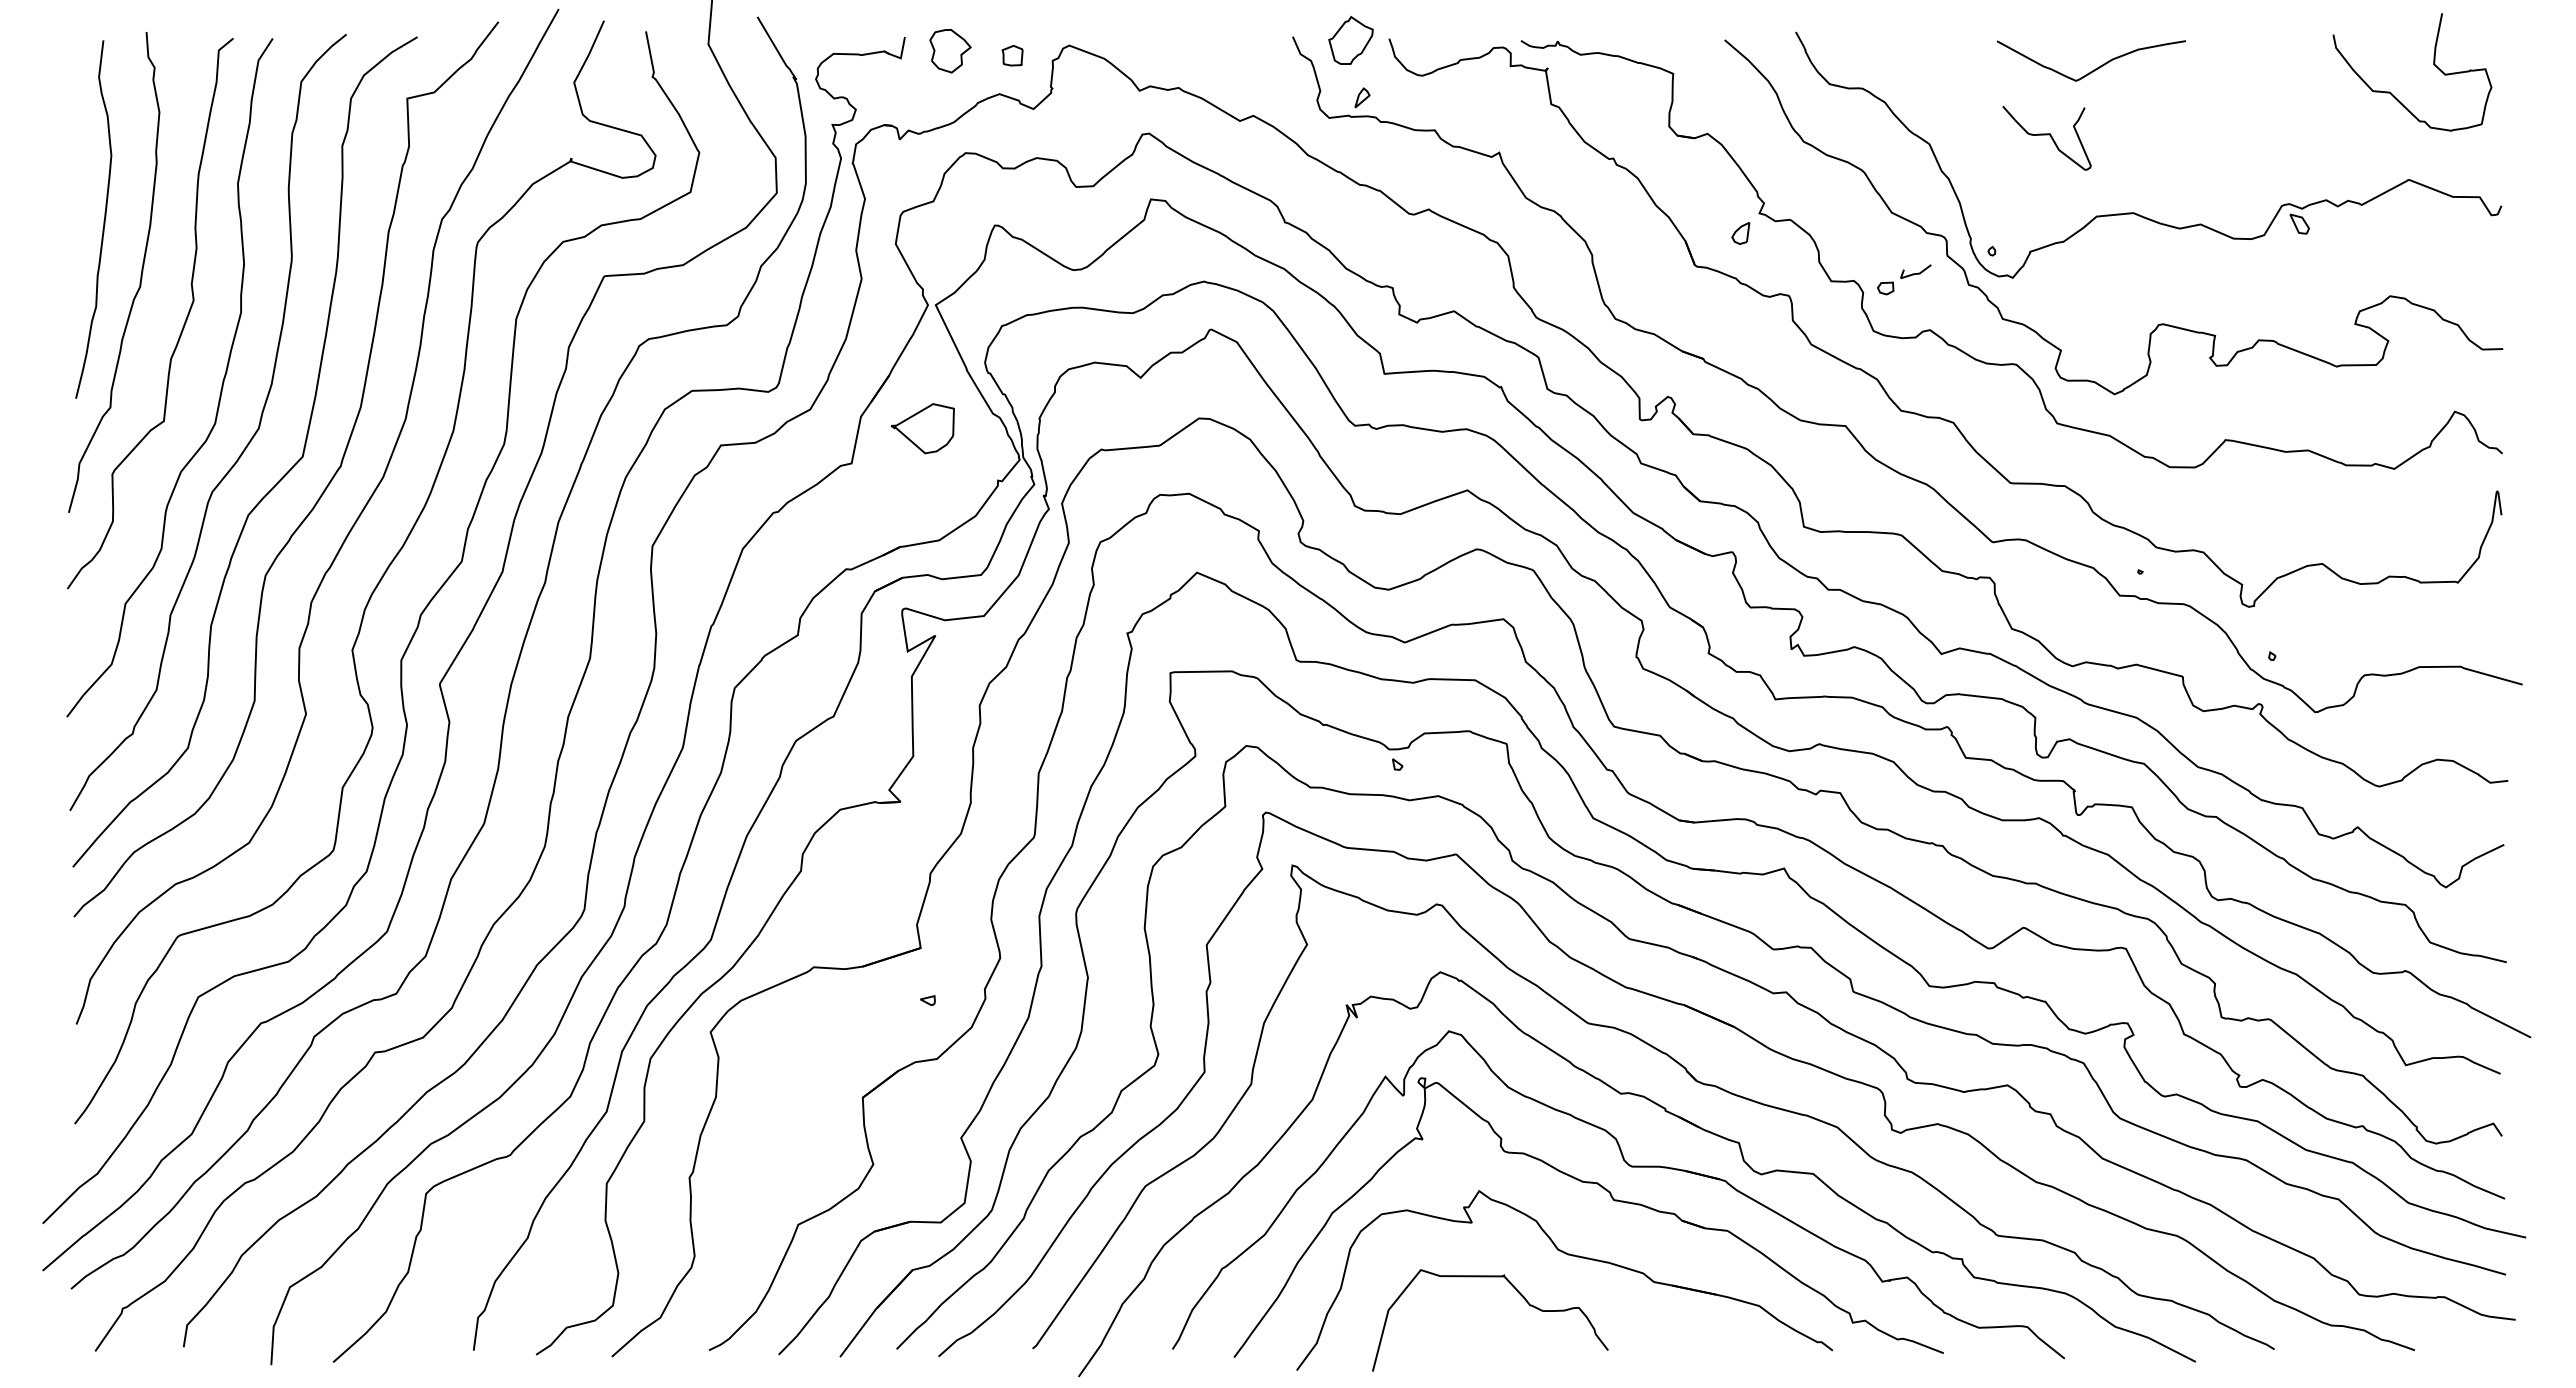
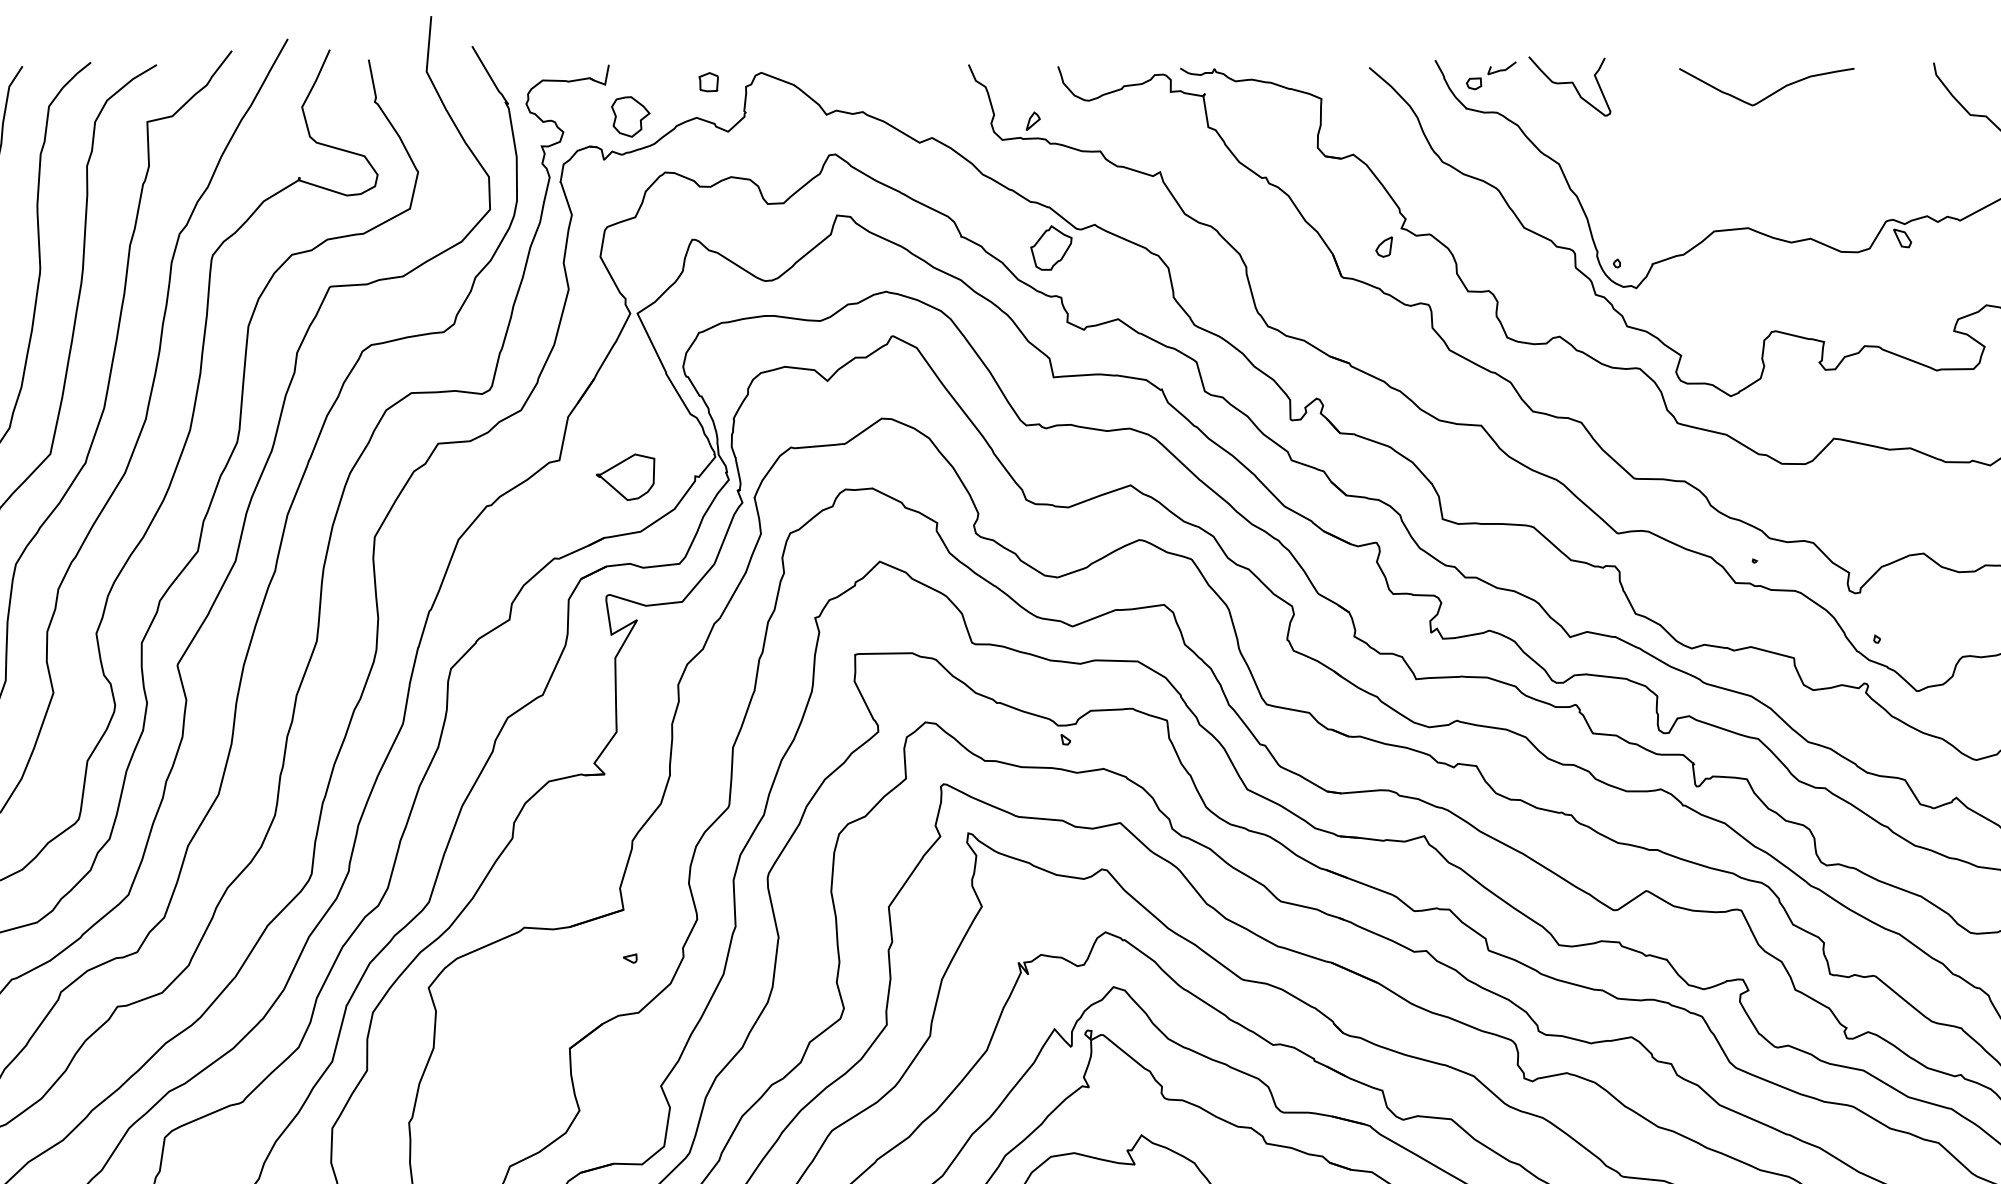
part: (1350, 40) -> (1050, 248), moved
part: (950, 51) -> (630, 117), moved
curve: (2095, 68) -> (1770, 94), moved
curve: (2046, 135) -> (1569, 83), moved
part: (1904, 279) -> (1491, 75), moved
part: (922, 428) -> (625, 477), moved

